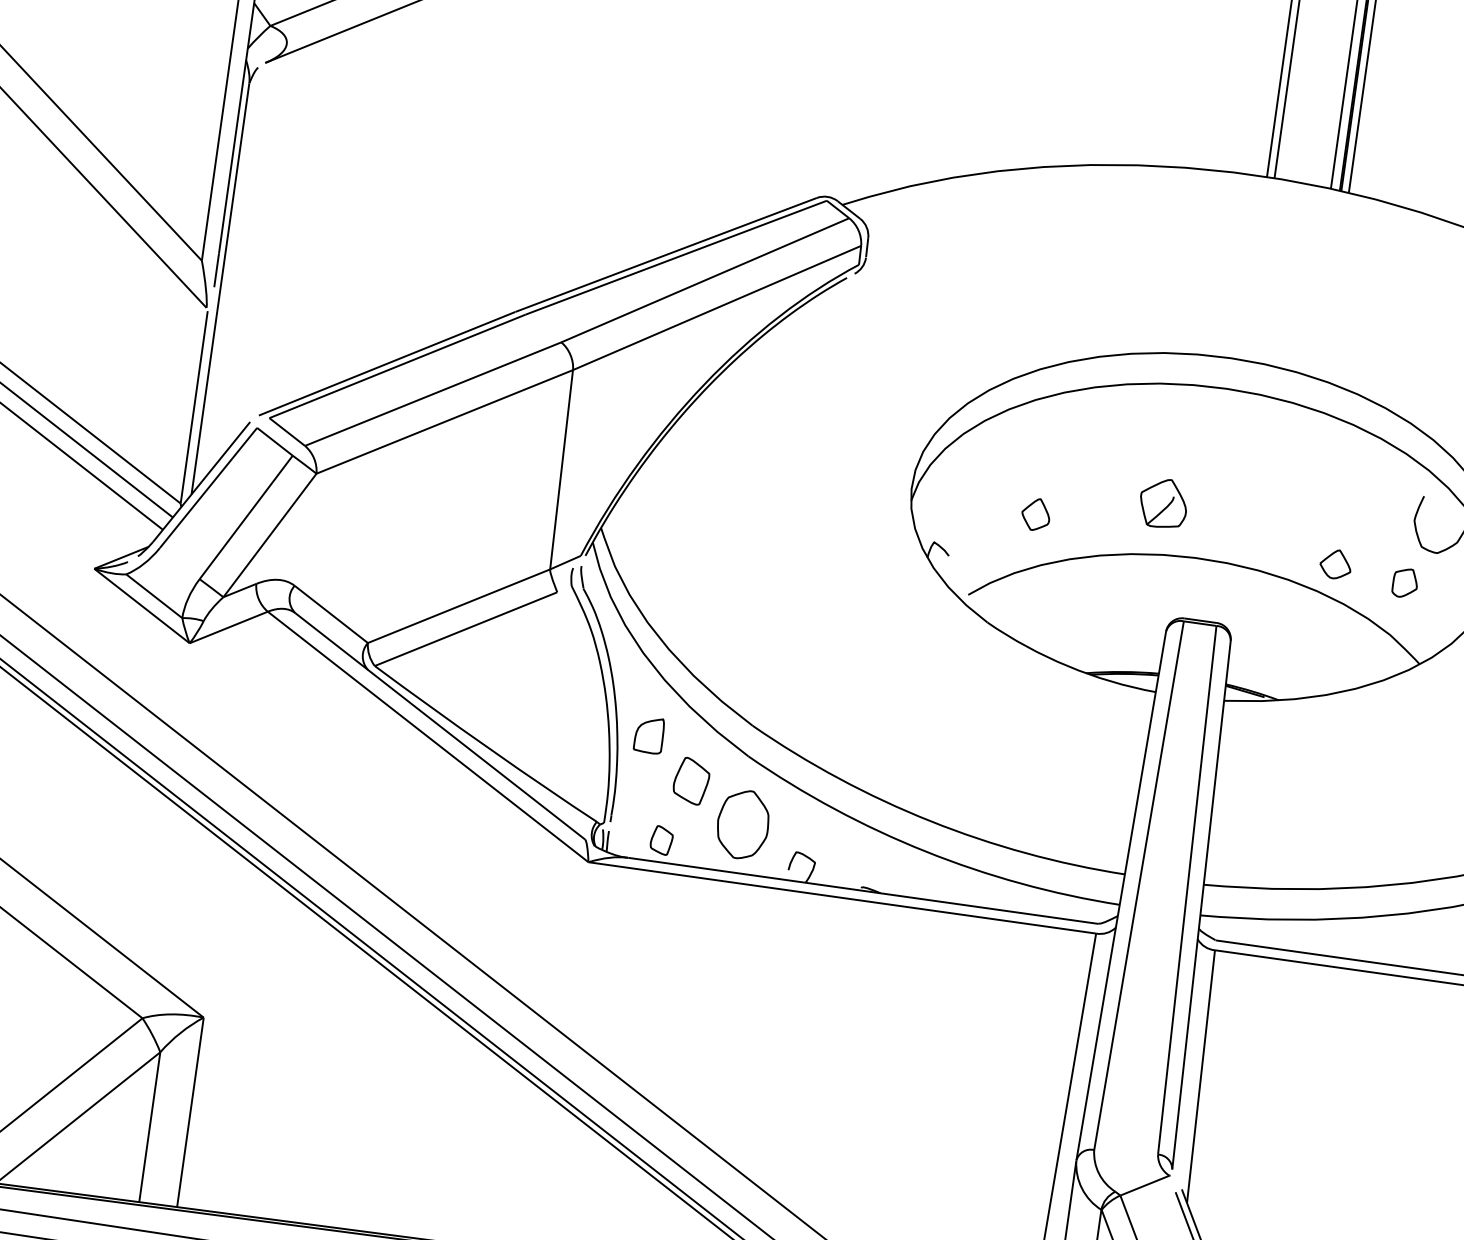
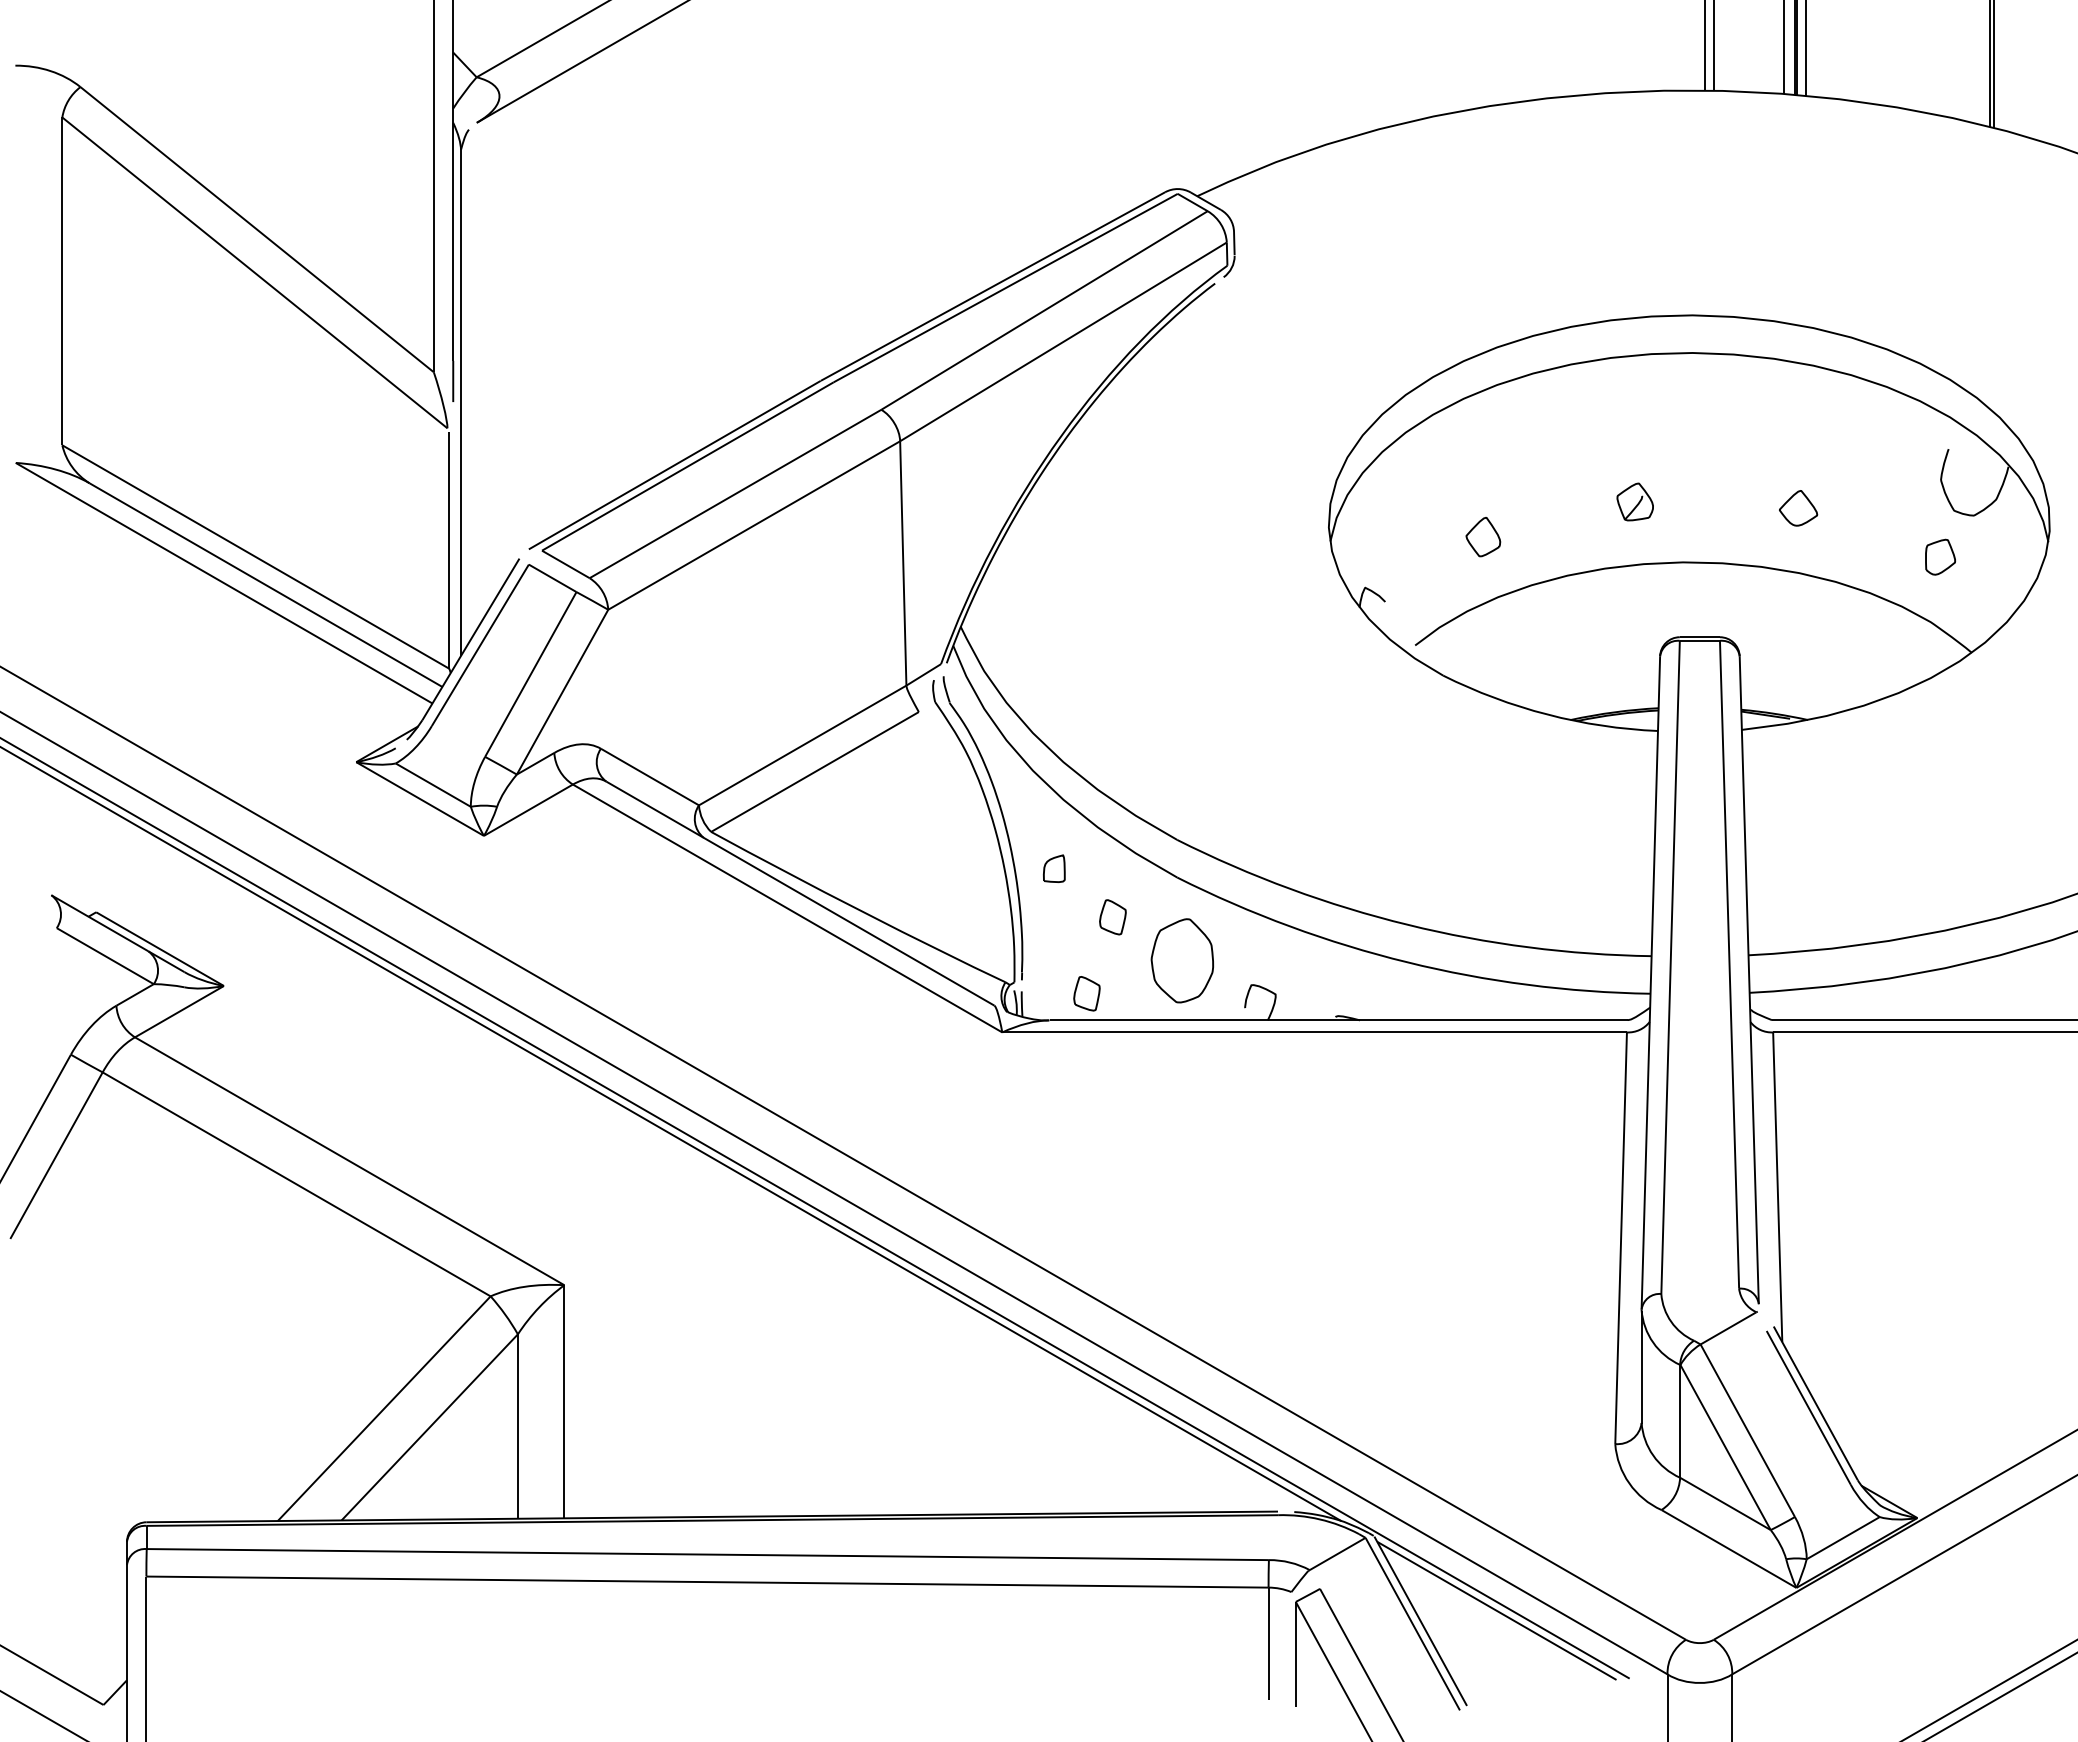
part: (1162, 502) -> (1634, 501), size x0.62
part: (1335, 564) -> (1798, 508), moved
part: (649, 734) -> (1054, 868), size x0.62
part: (691, 781) -> (1112, 917), size x0.62

